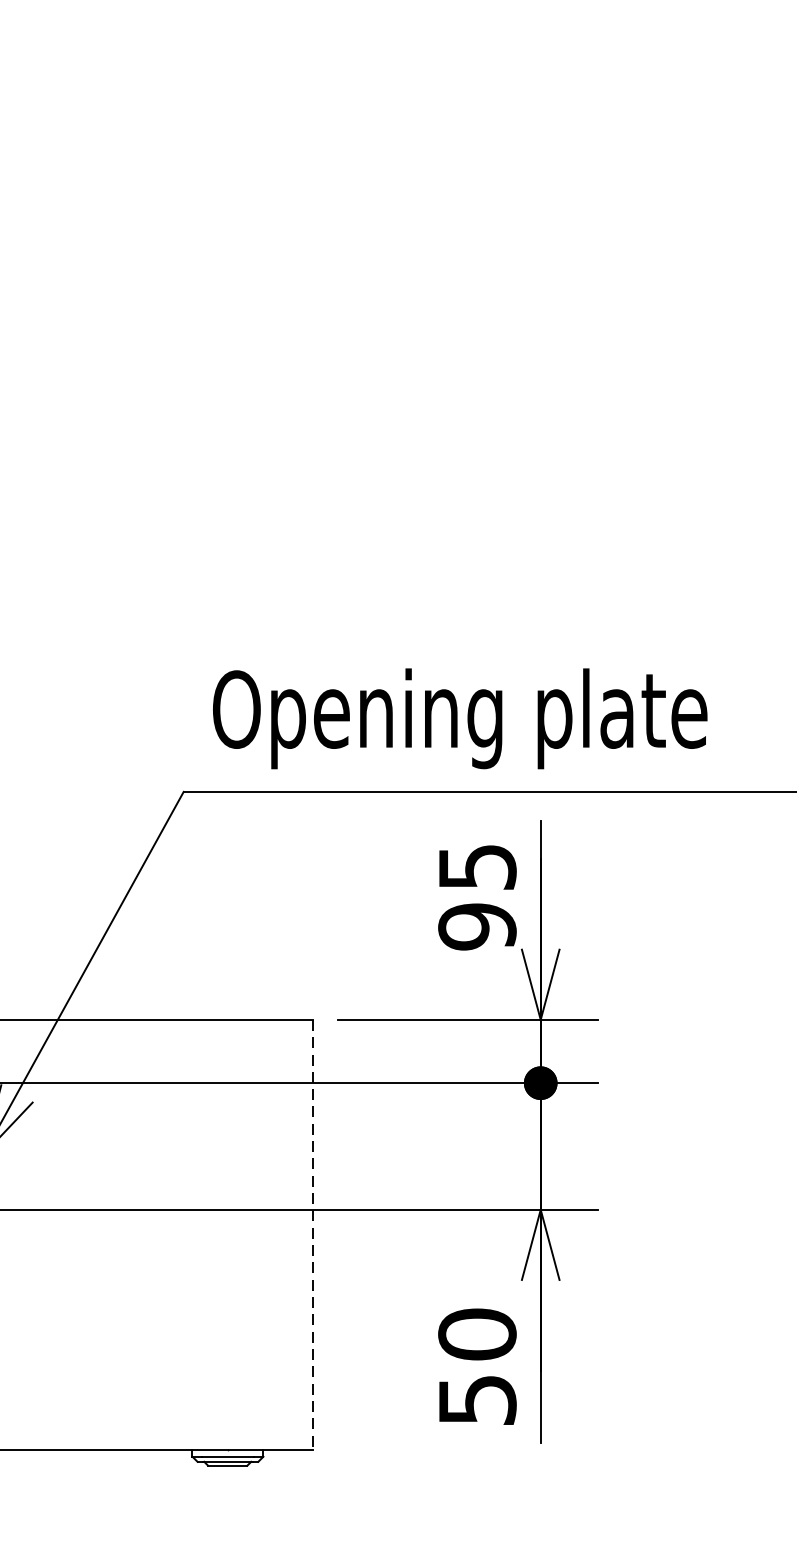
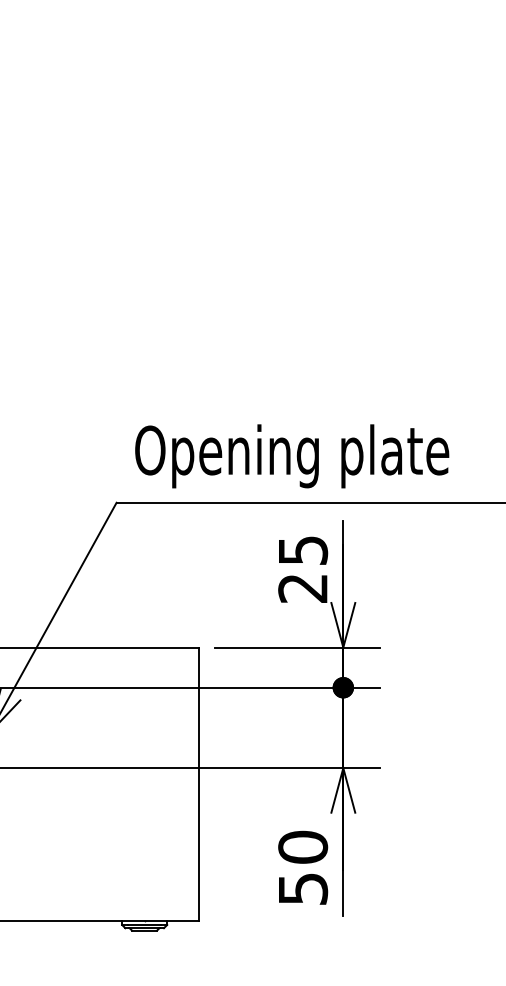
text: (478, 926) -> (303, 588), 95 -> 25
line: (312, 1235) -> (198, 784), dashed -> solid

